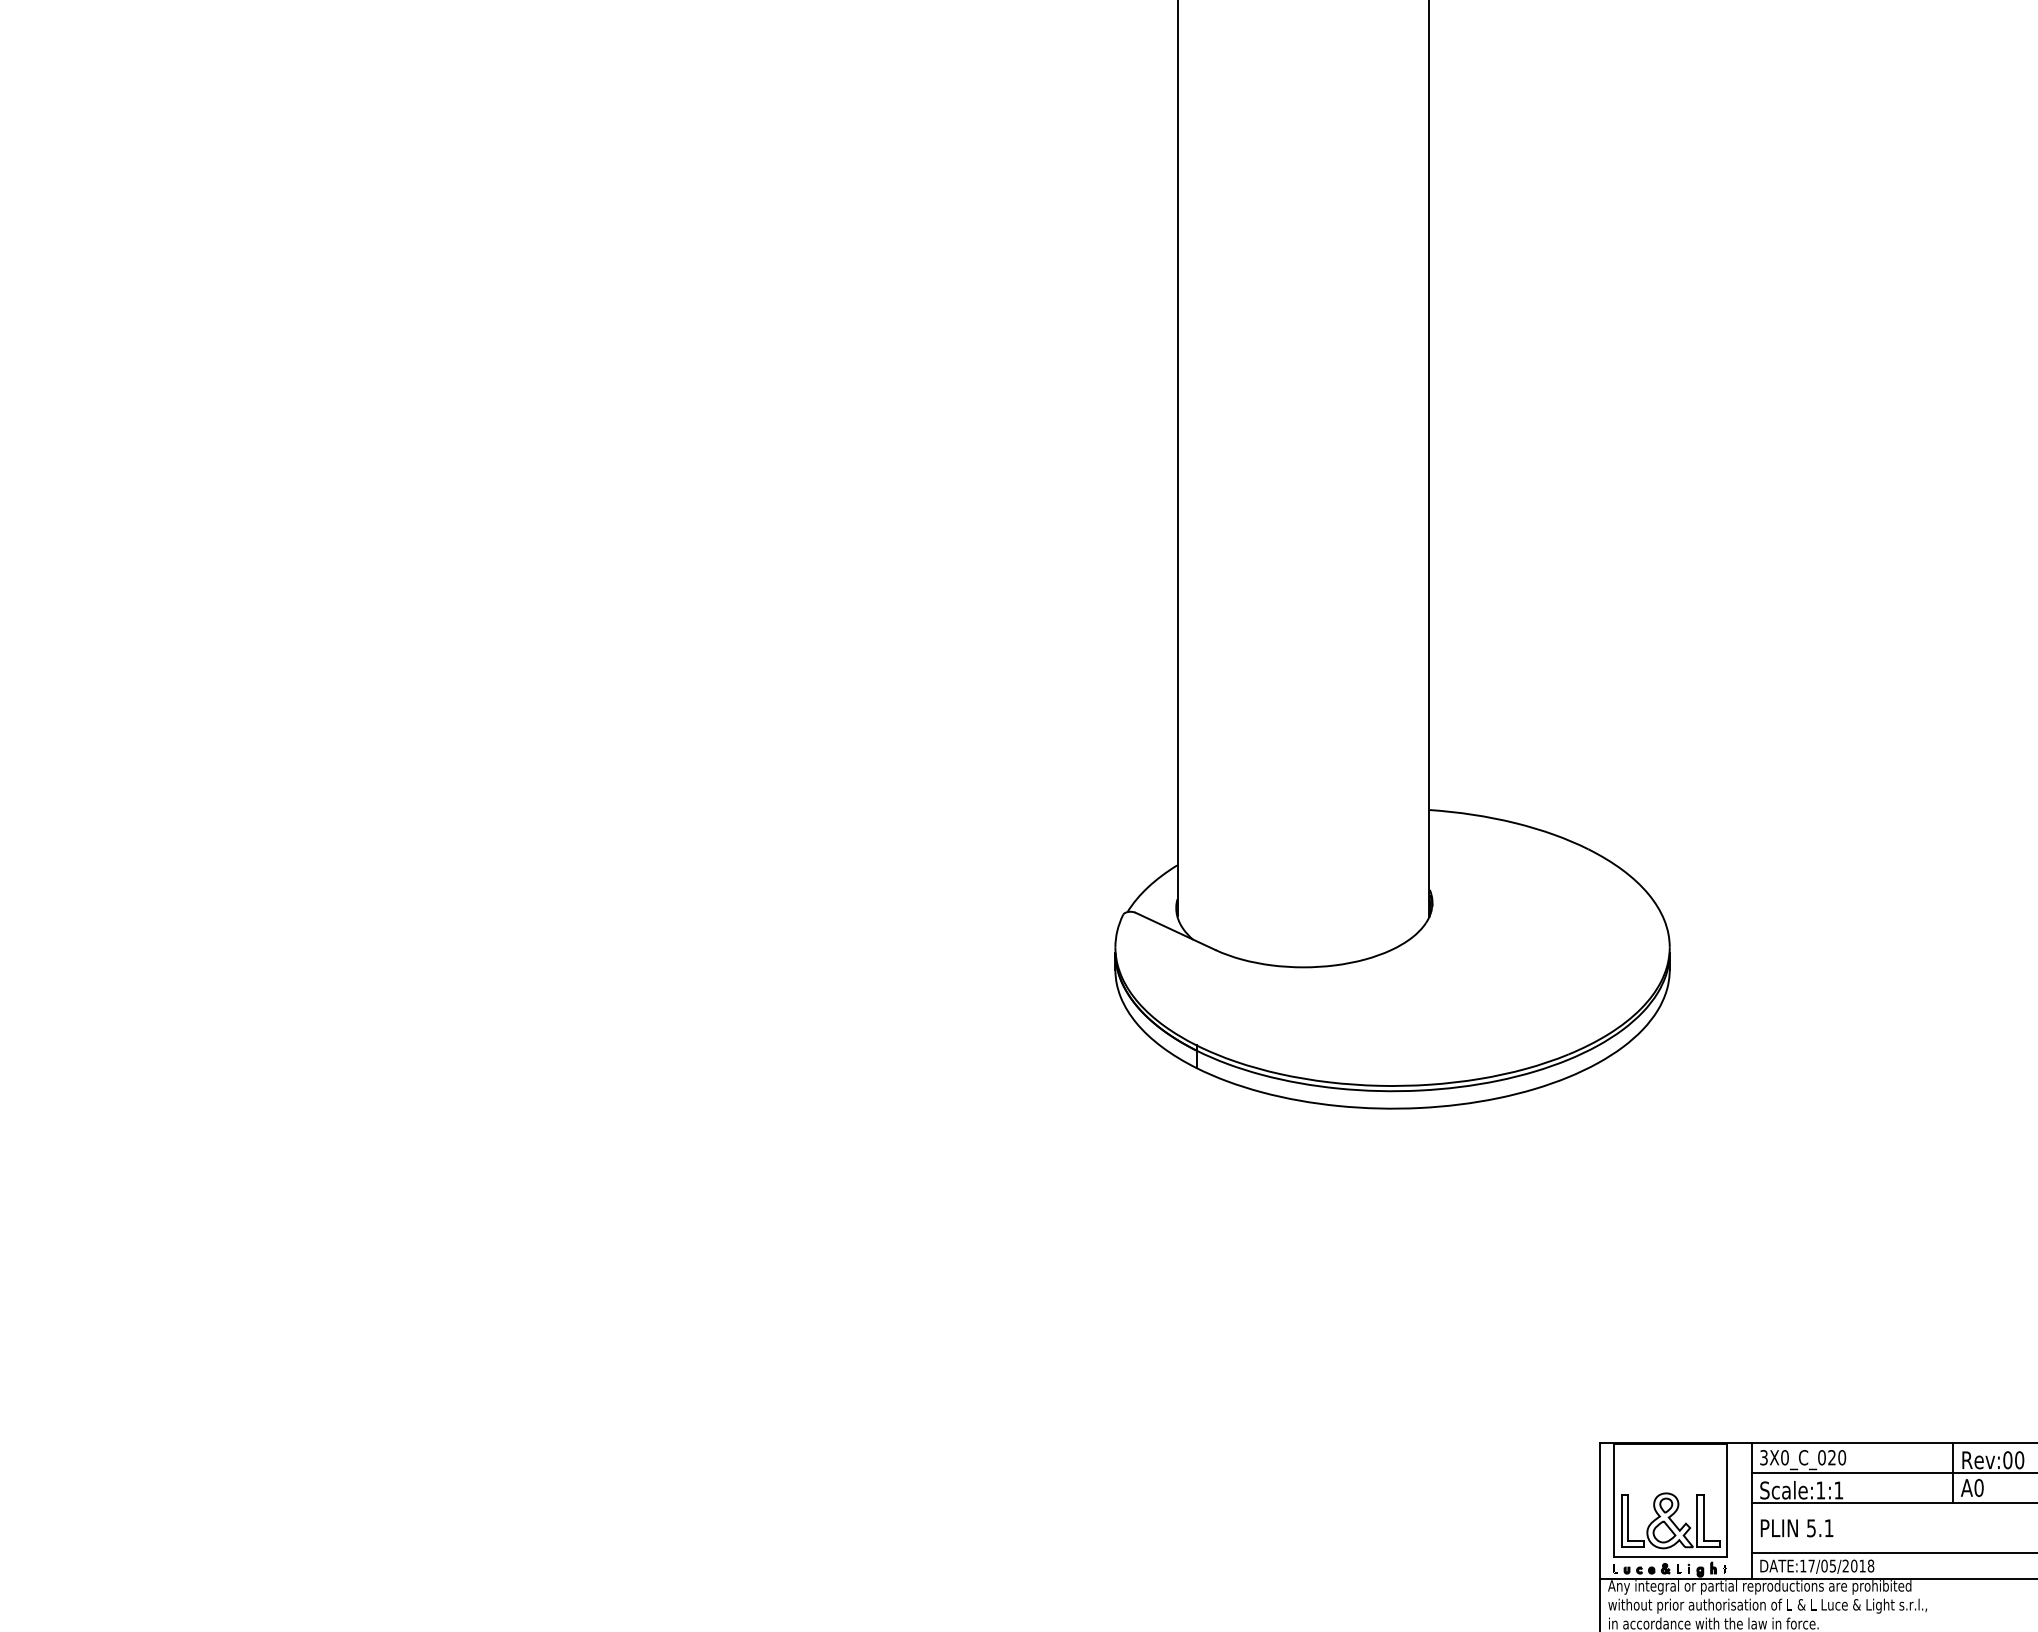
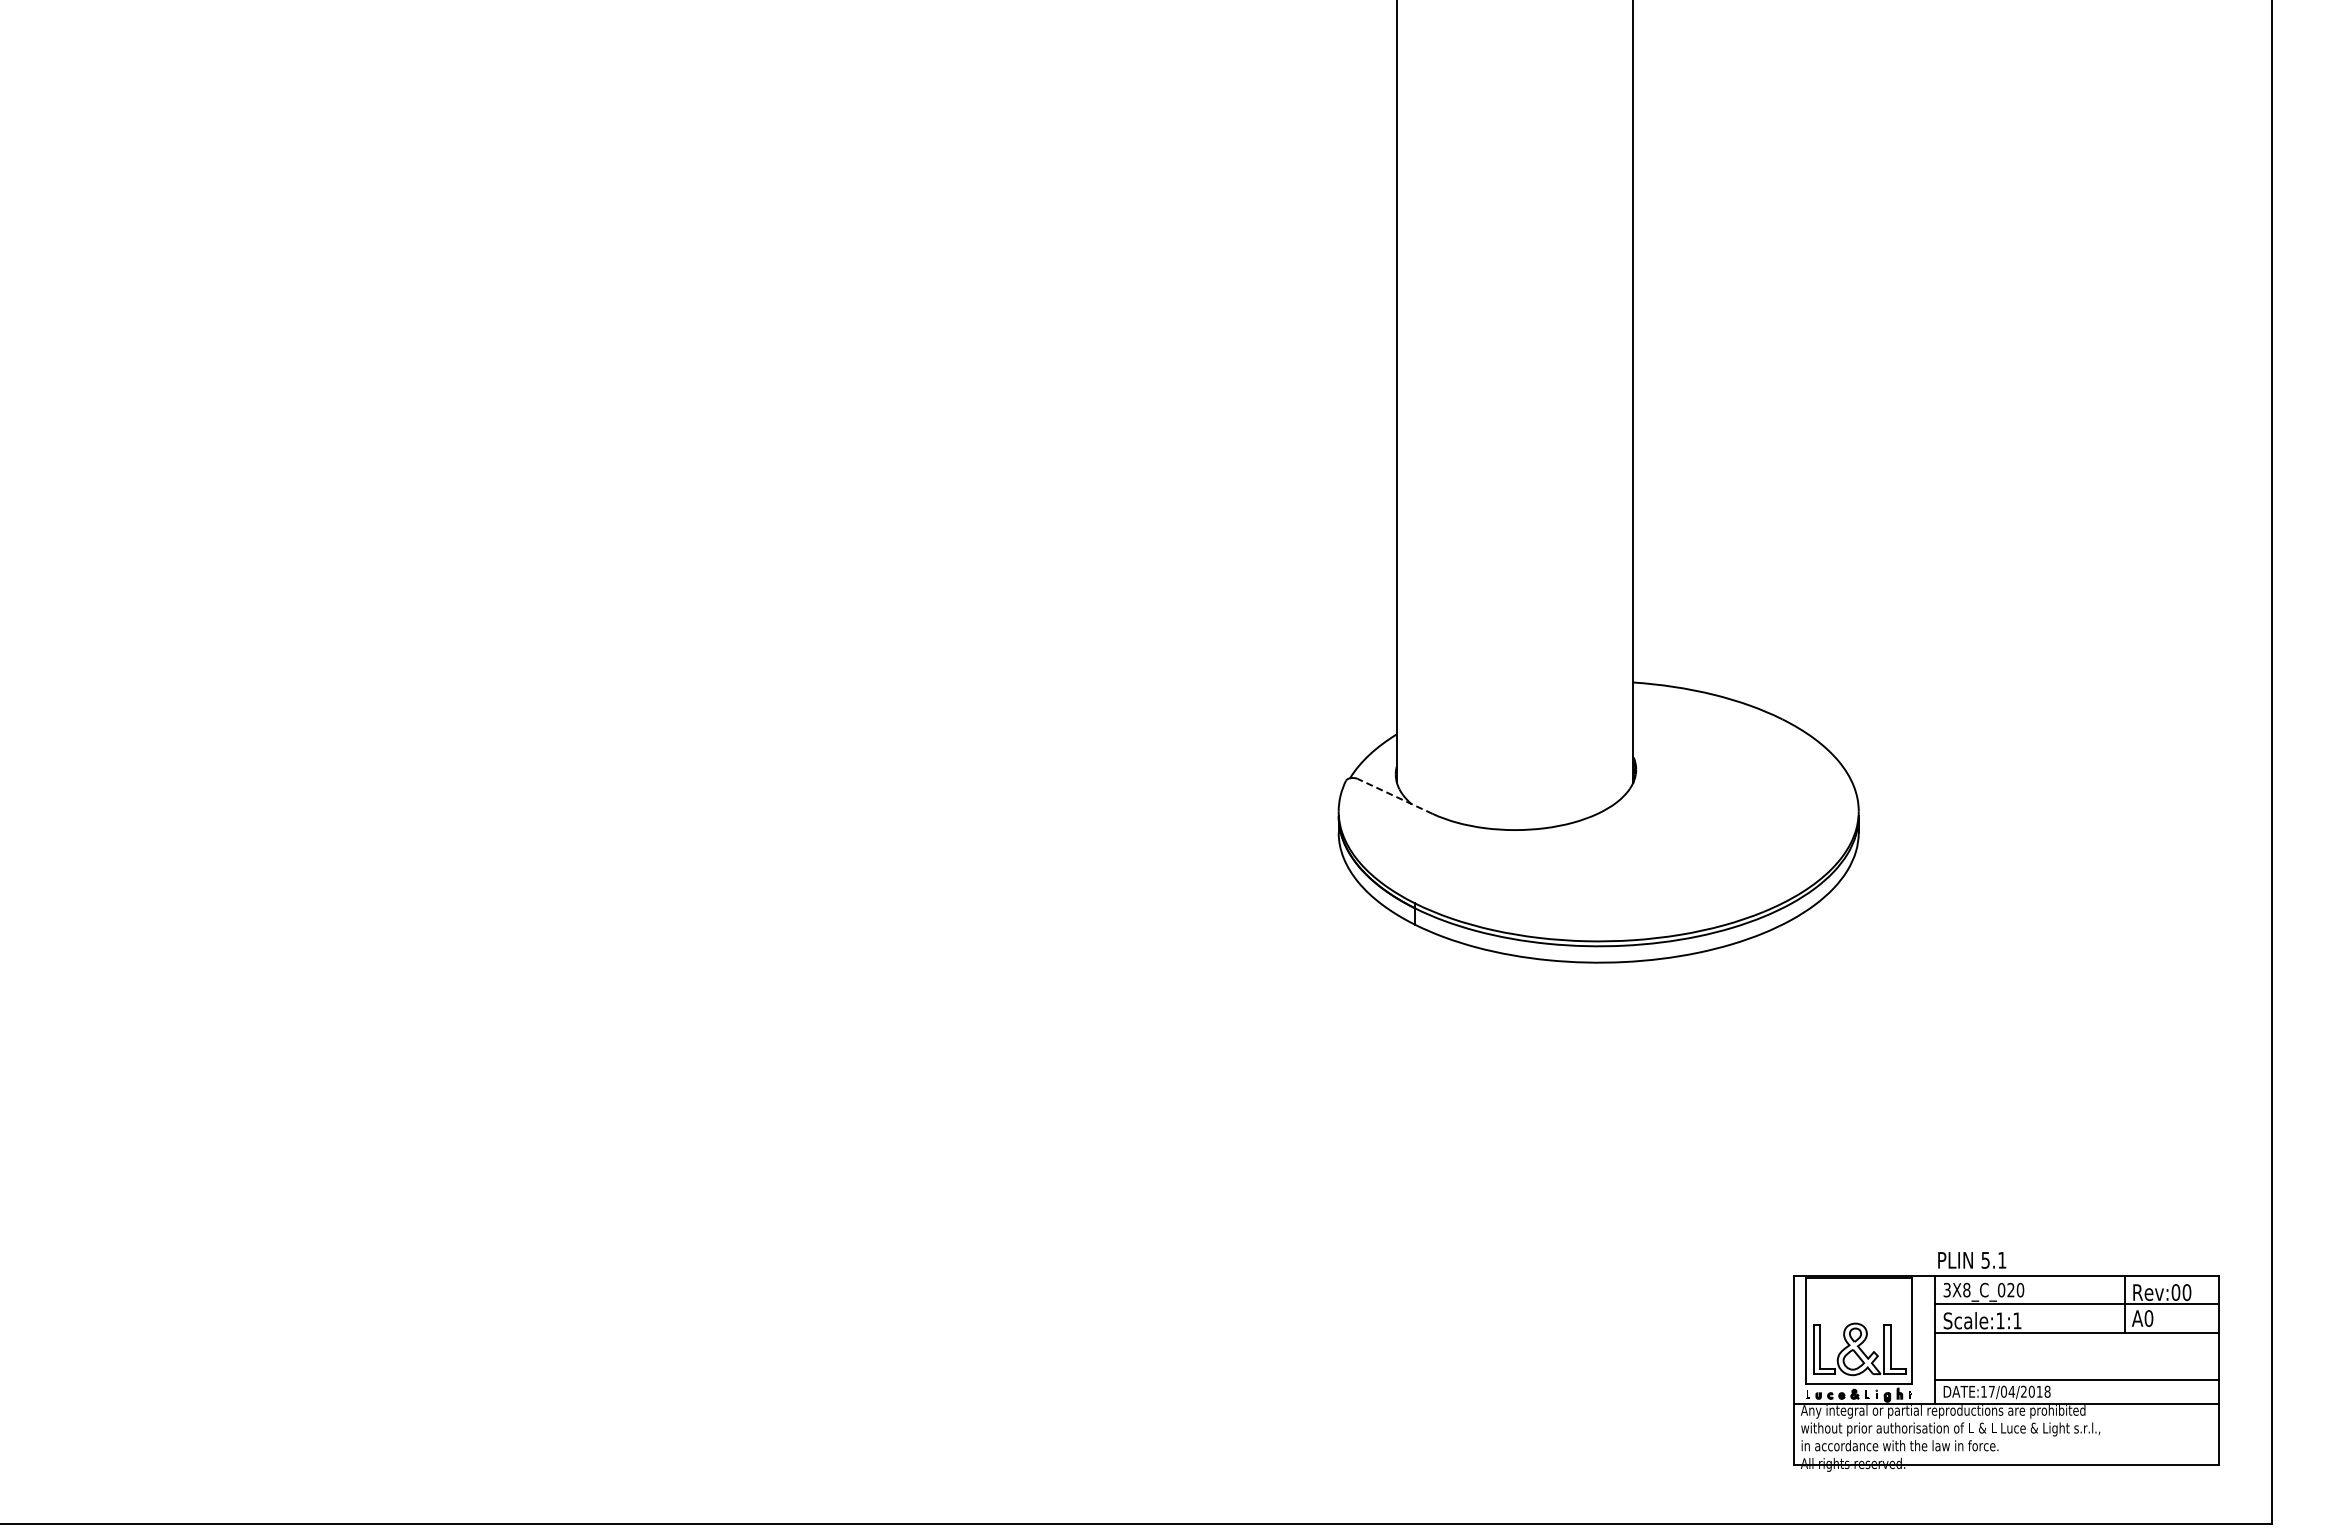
line: (1174, 931) -> (1394, 796), solid -> dashed
text: (1784, 1458) -> (1966, 1290), 3X0_C_020 -> 3X8_C_020
text: (1797, 1528) -> (1972, 1260), moved
text: (1832, 1565) -> (2011, 1391), DATE:17/05/2018 -> DATE:17/04/2018

